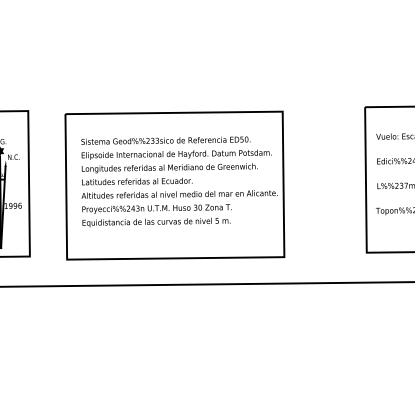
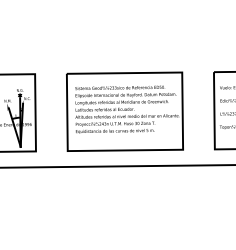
part: (173, 185) -> (124, 111), moved

